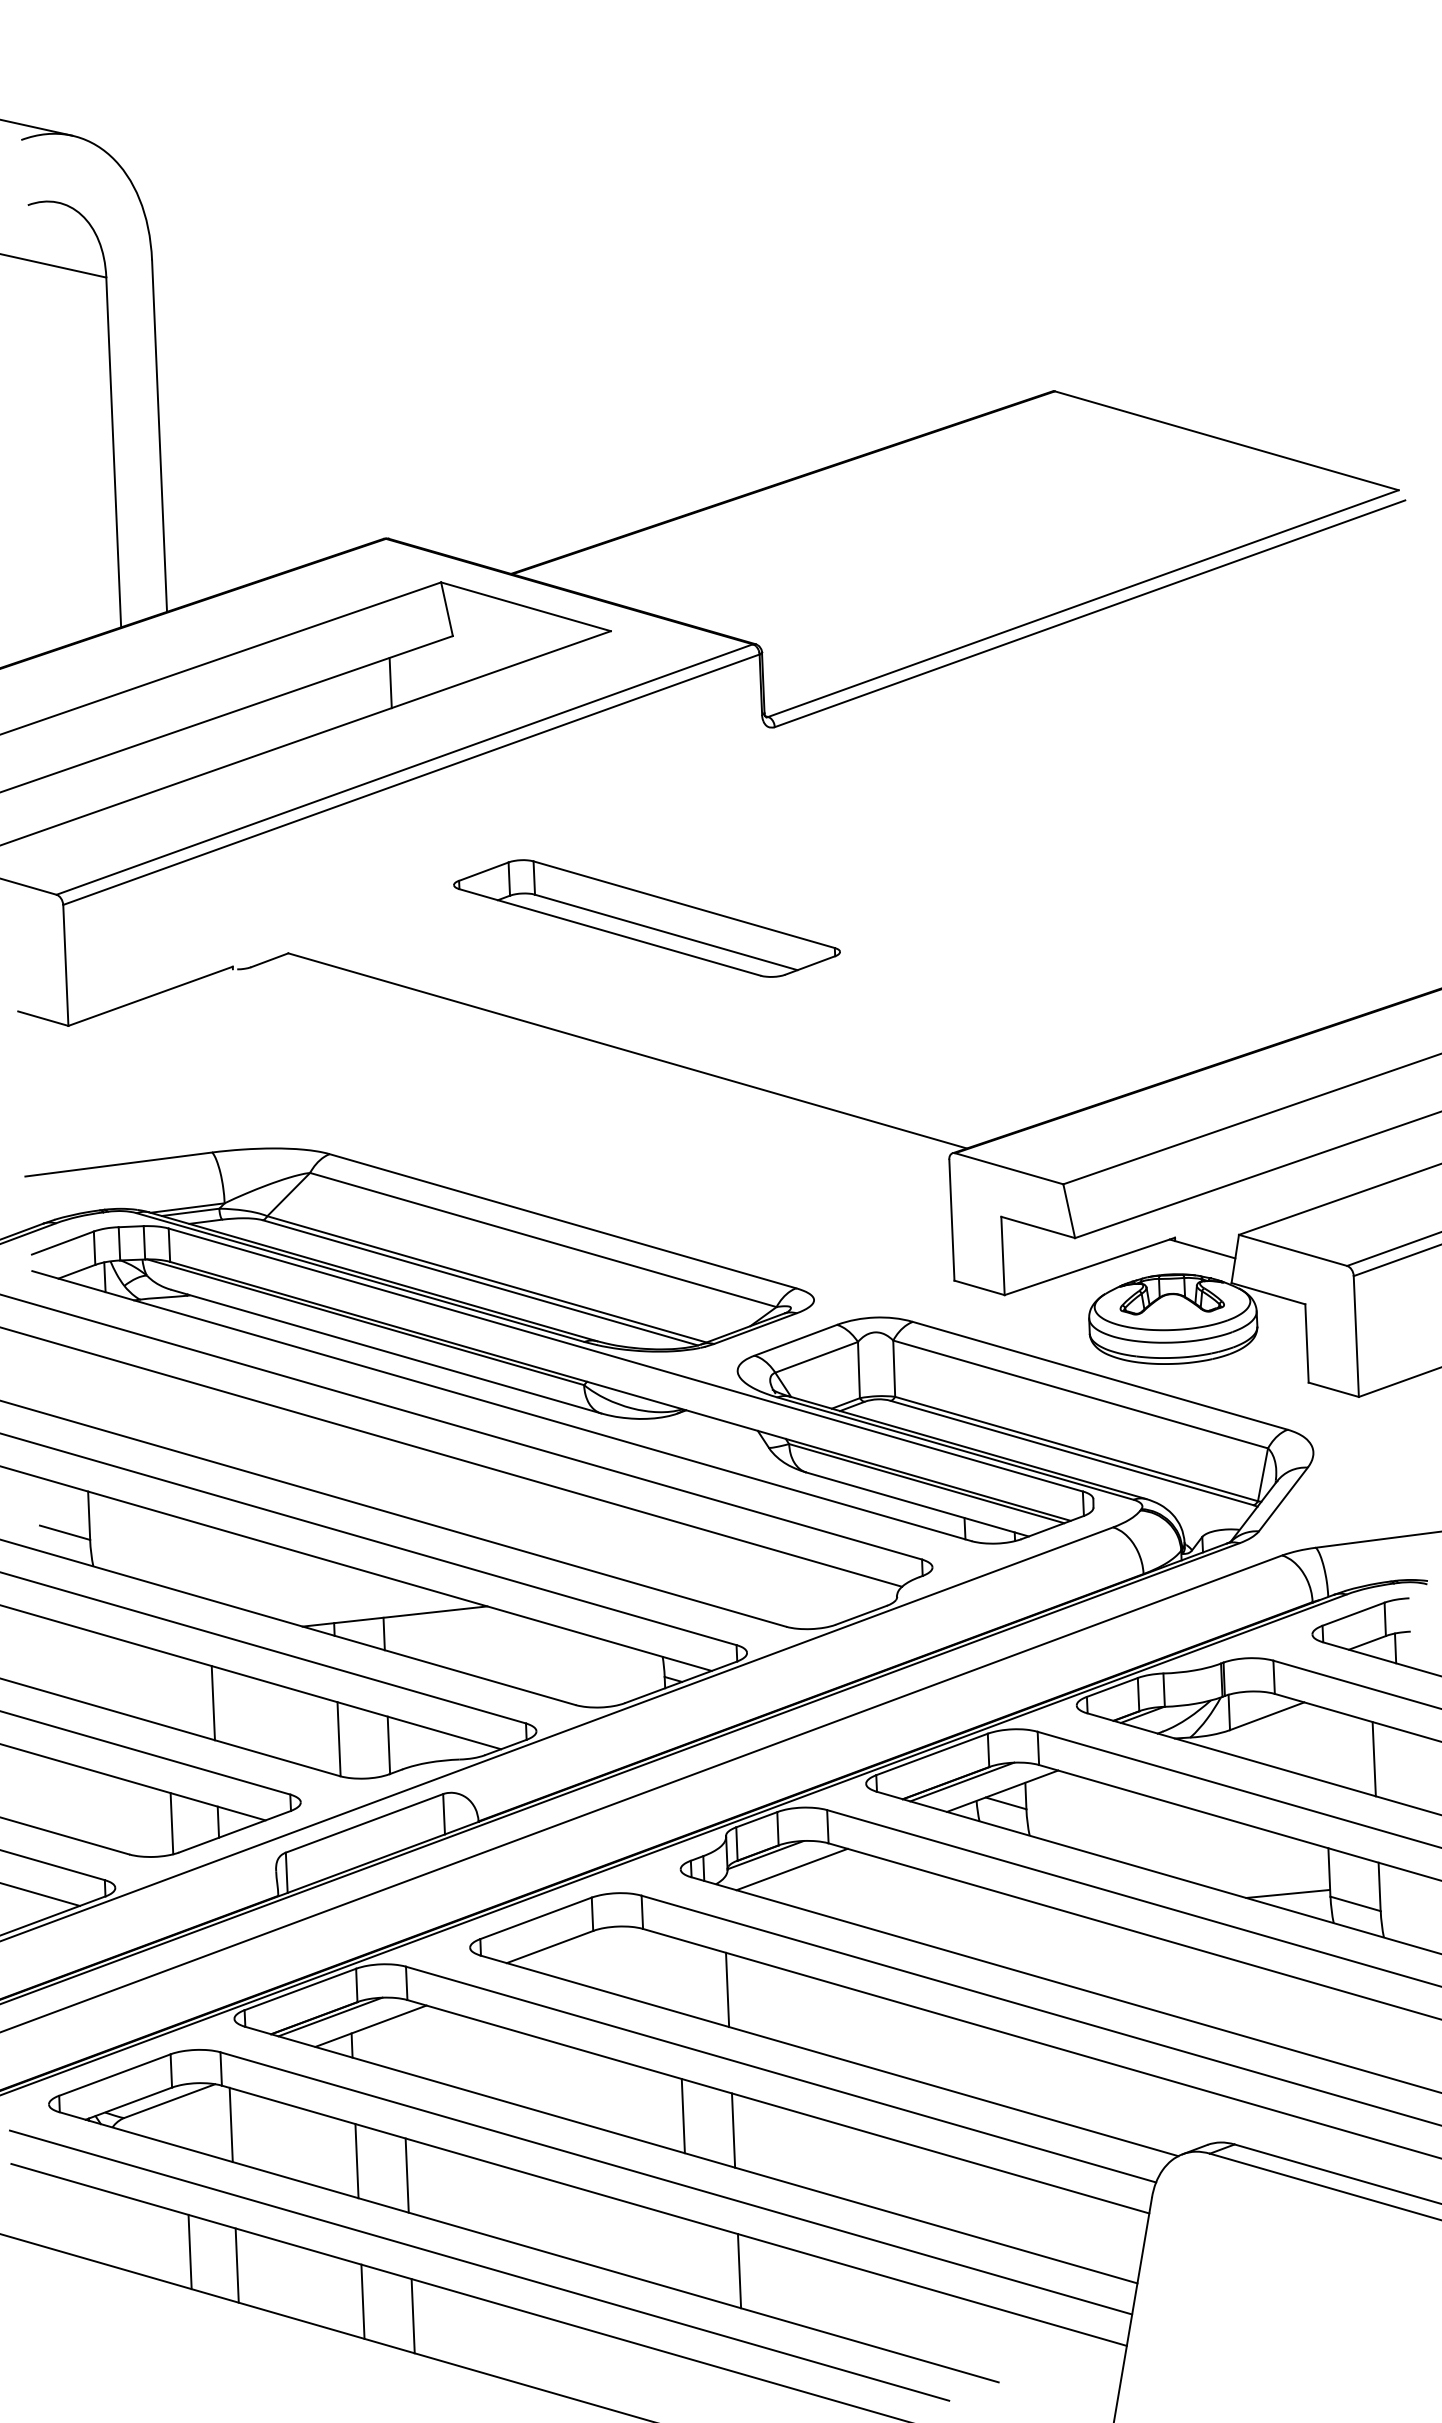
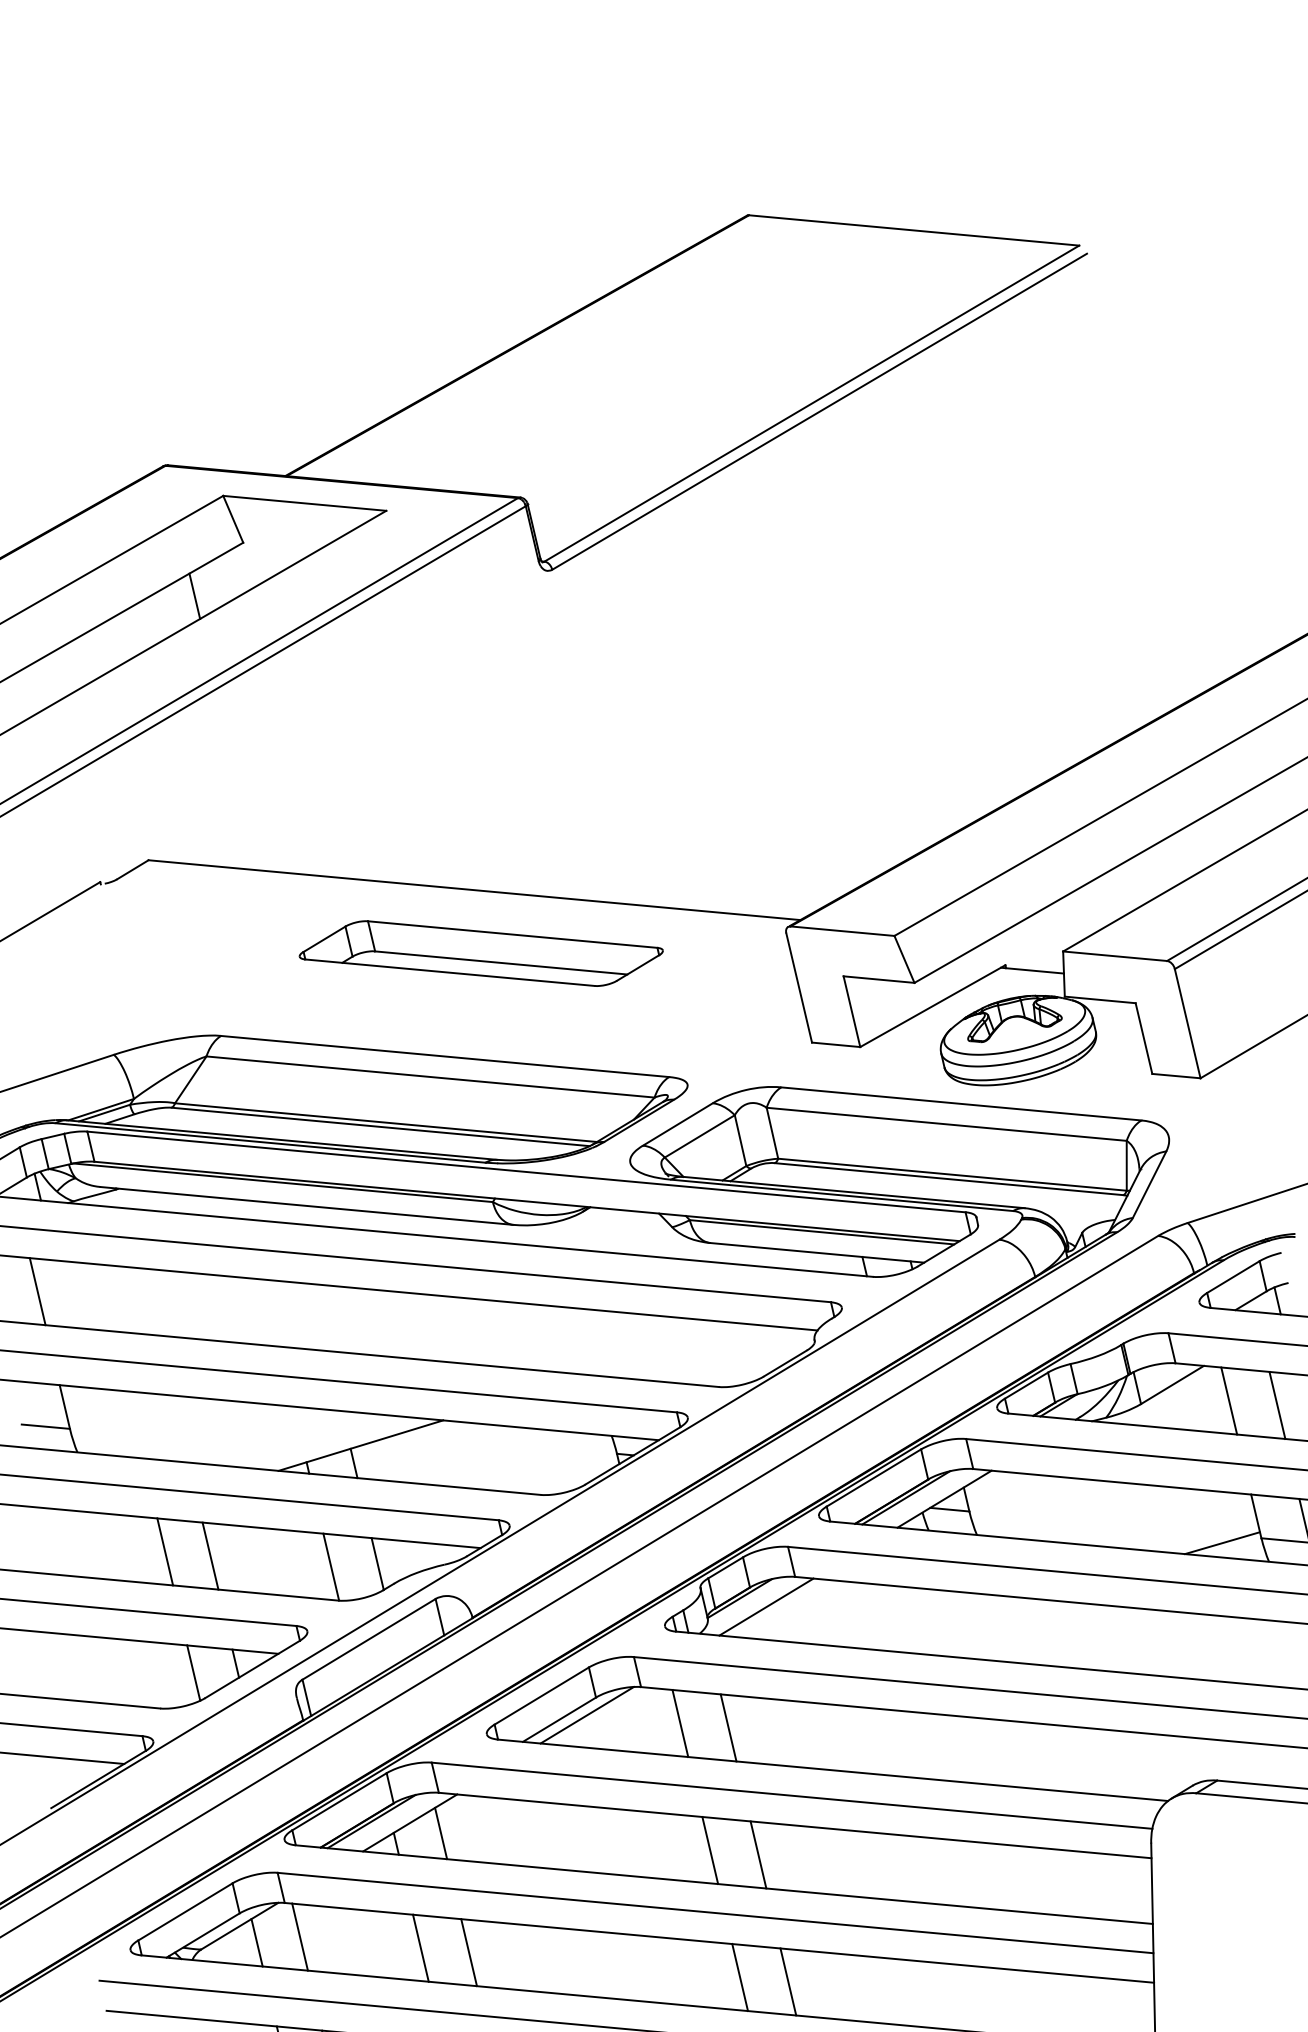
part: (646, 918) -> (480, 953), moved
line: (83, 1387) -> (37, 1291), added
line: (165, 1689) -> (164, 1551), added
line: (1323, 1744) -> (1228, 1400), added
line: (580, 1947) -> (587, 1714), added
line: (676, 1975) -> (679, 1723), added
line: (401, 2043) -> (440, 1833), added
line: (184, 2121) -> (256, 1942), added
line: (688, 2256) -> (739, 1977), added

